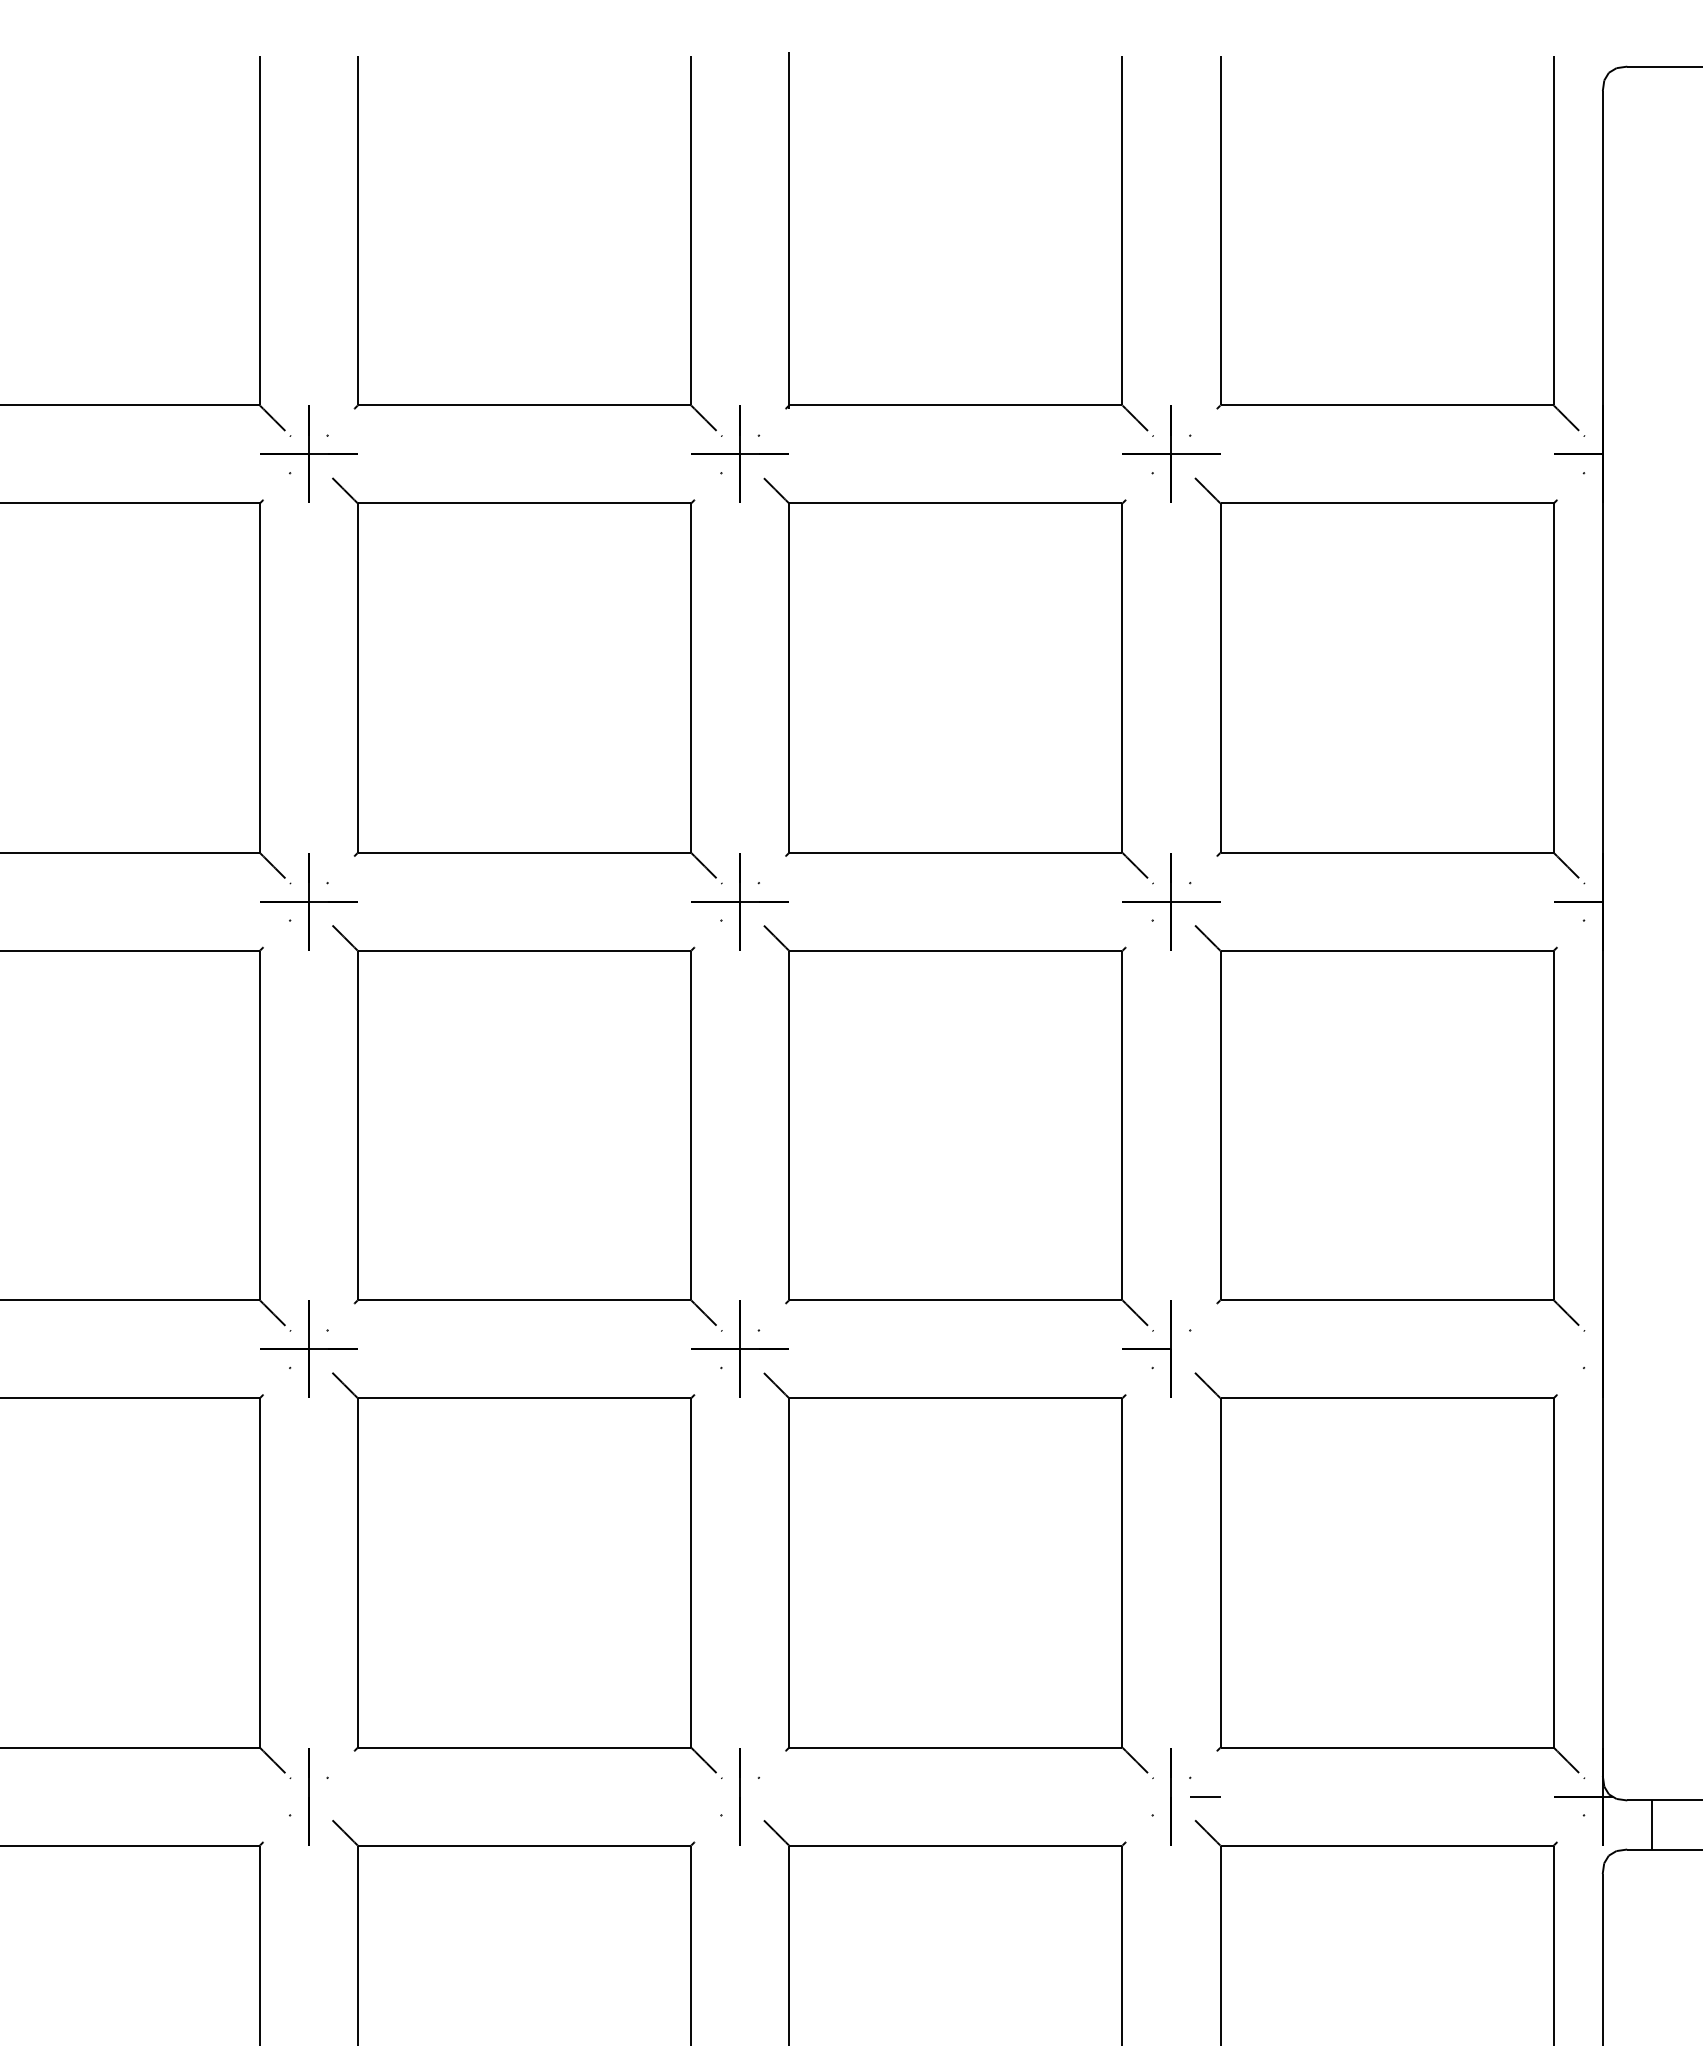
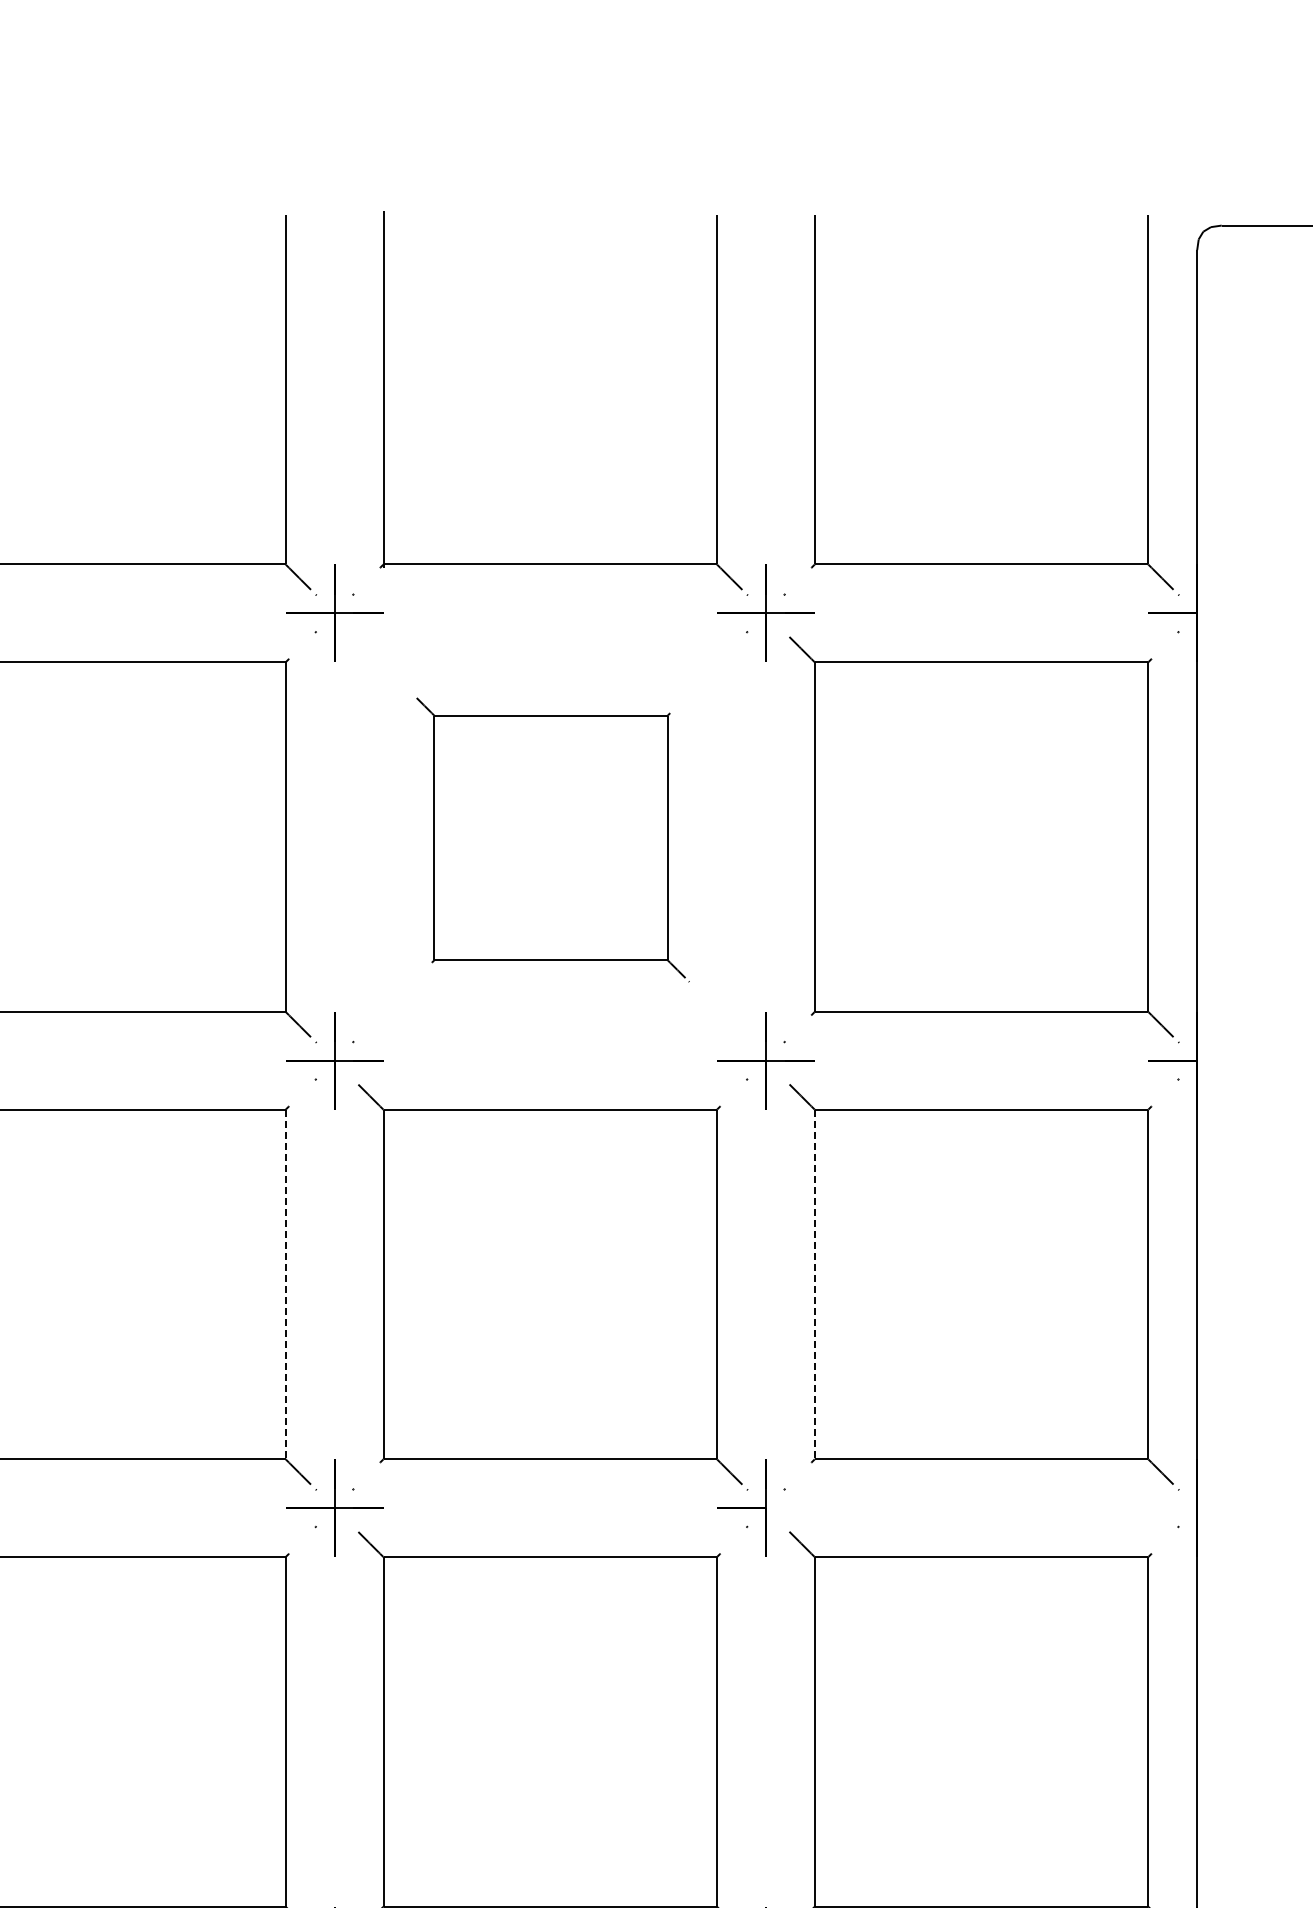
part: (958, 680) -> (552, 839), size x0.7
line: (691, 1125) -> (285, 1284), solid -> dashed
line: (1220, 1125) -> (814, 1284), solid -> dashed

